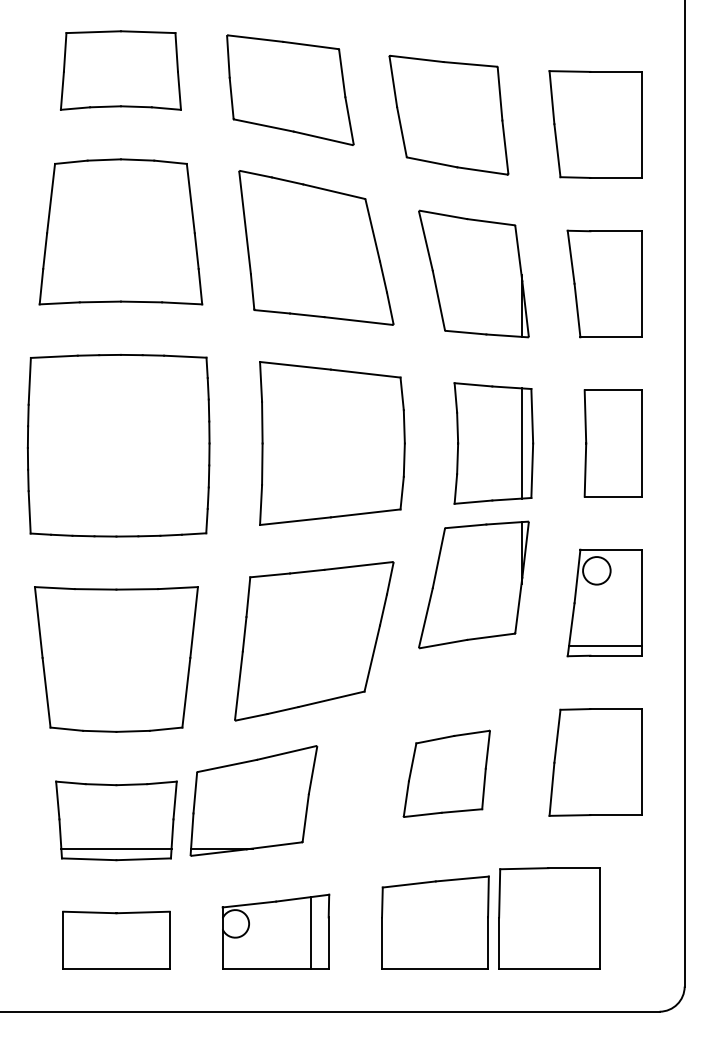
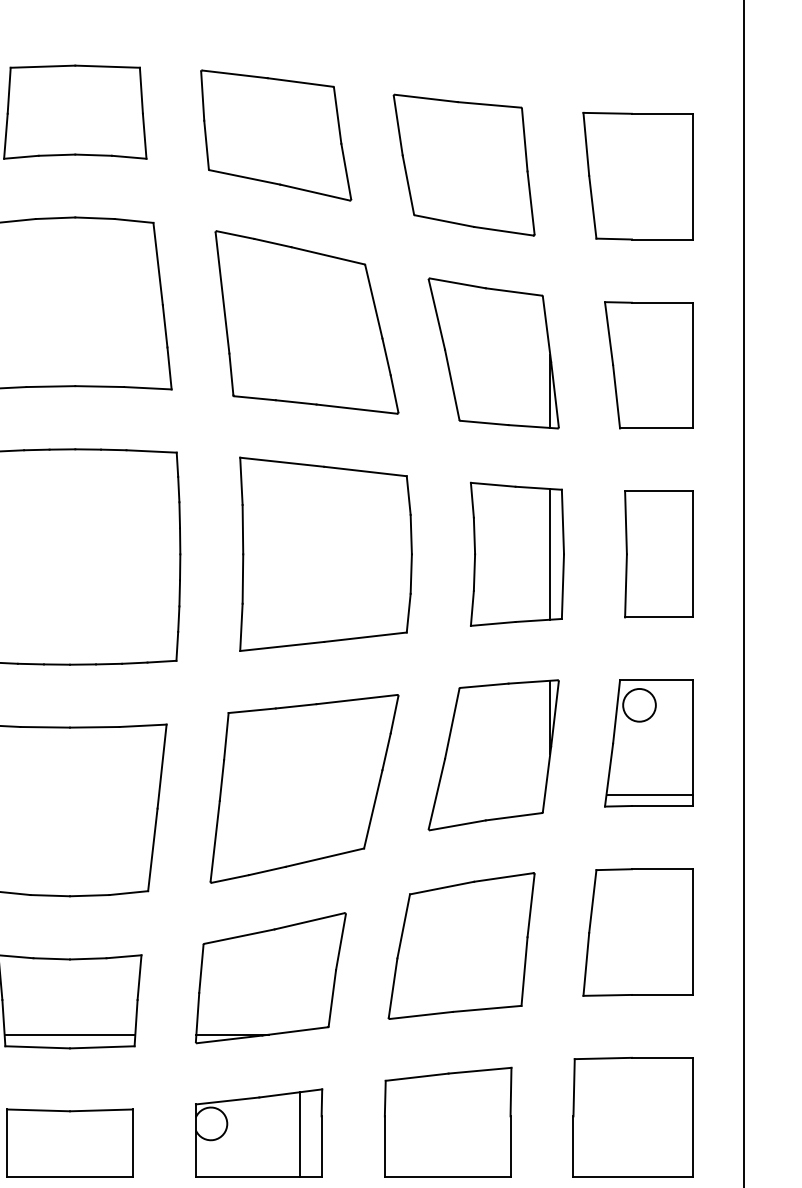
part: (473, 584) -> (493, 754), moved
part: (446, 773) -> (461, 945), size x1.43
part: (253, 800) -> (270, 977), moved
part: (549, 918) -> (633, 1117), moved

